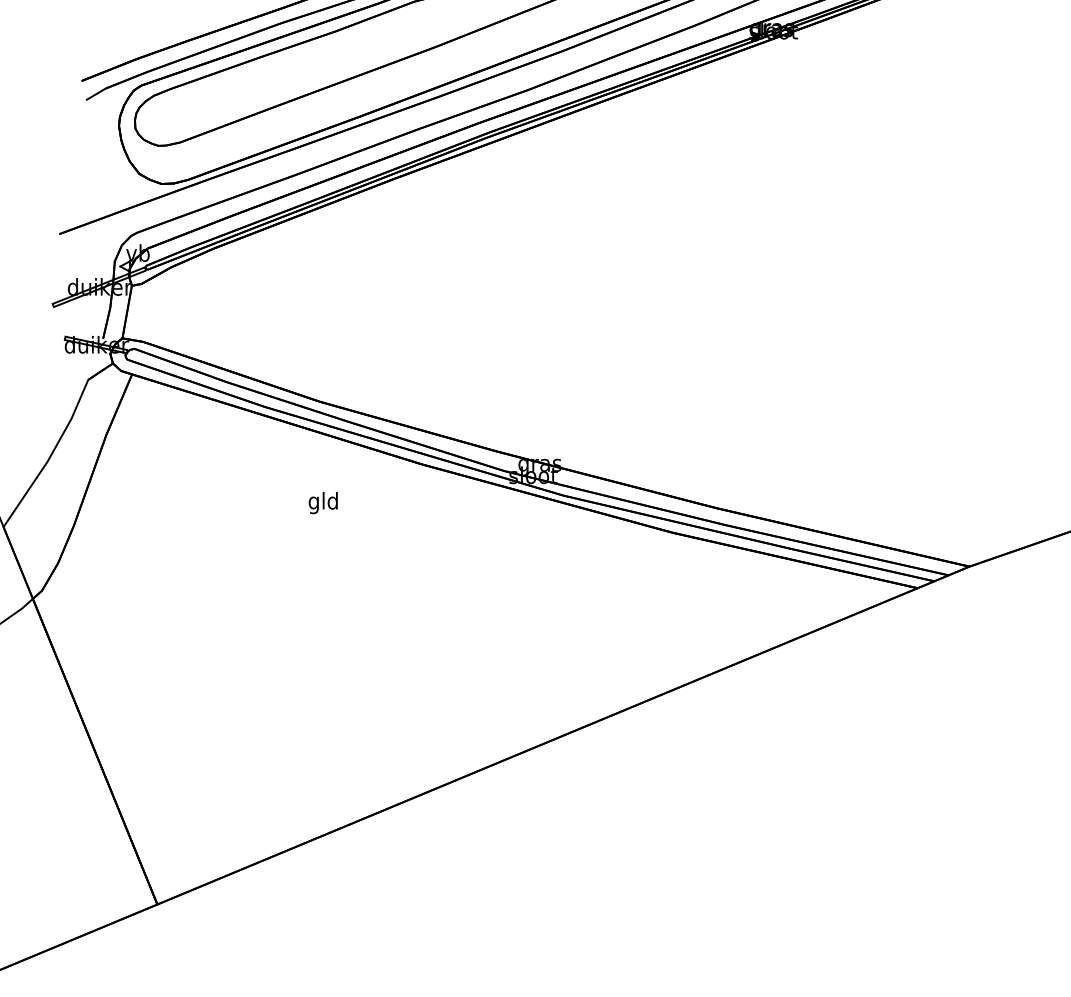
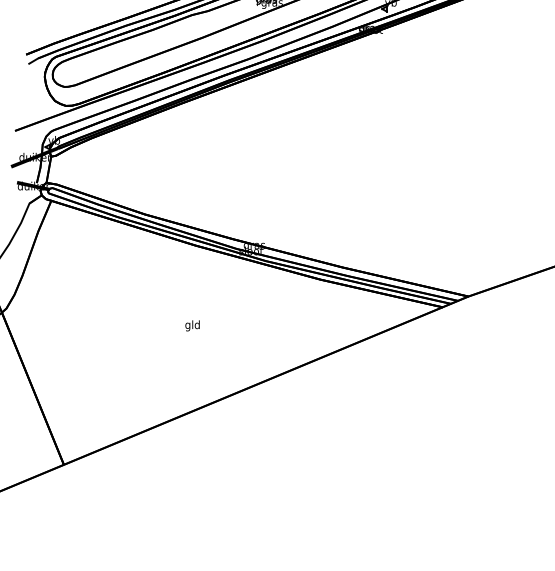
text: (323, 502) -> (192, 325), moved

